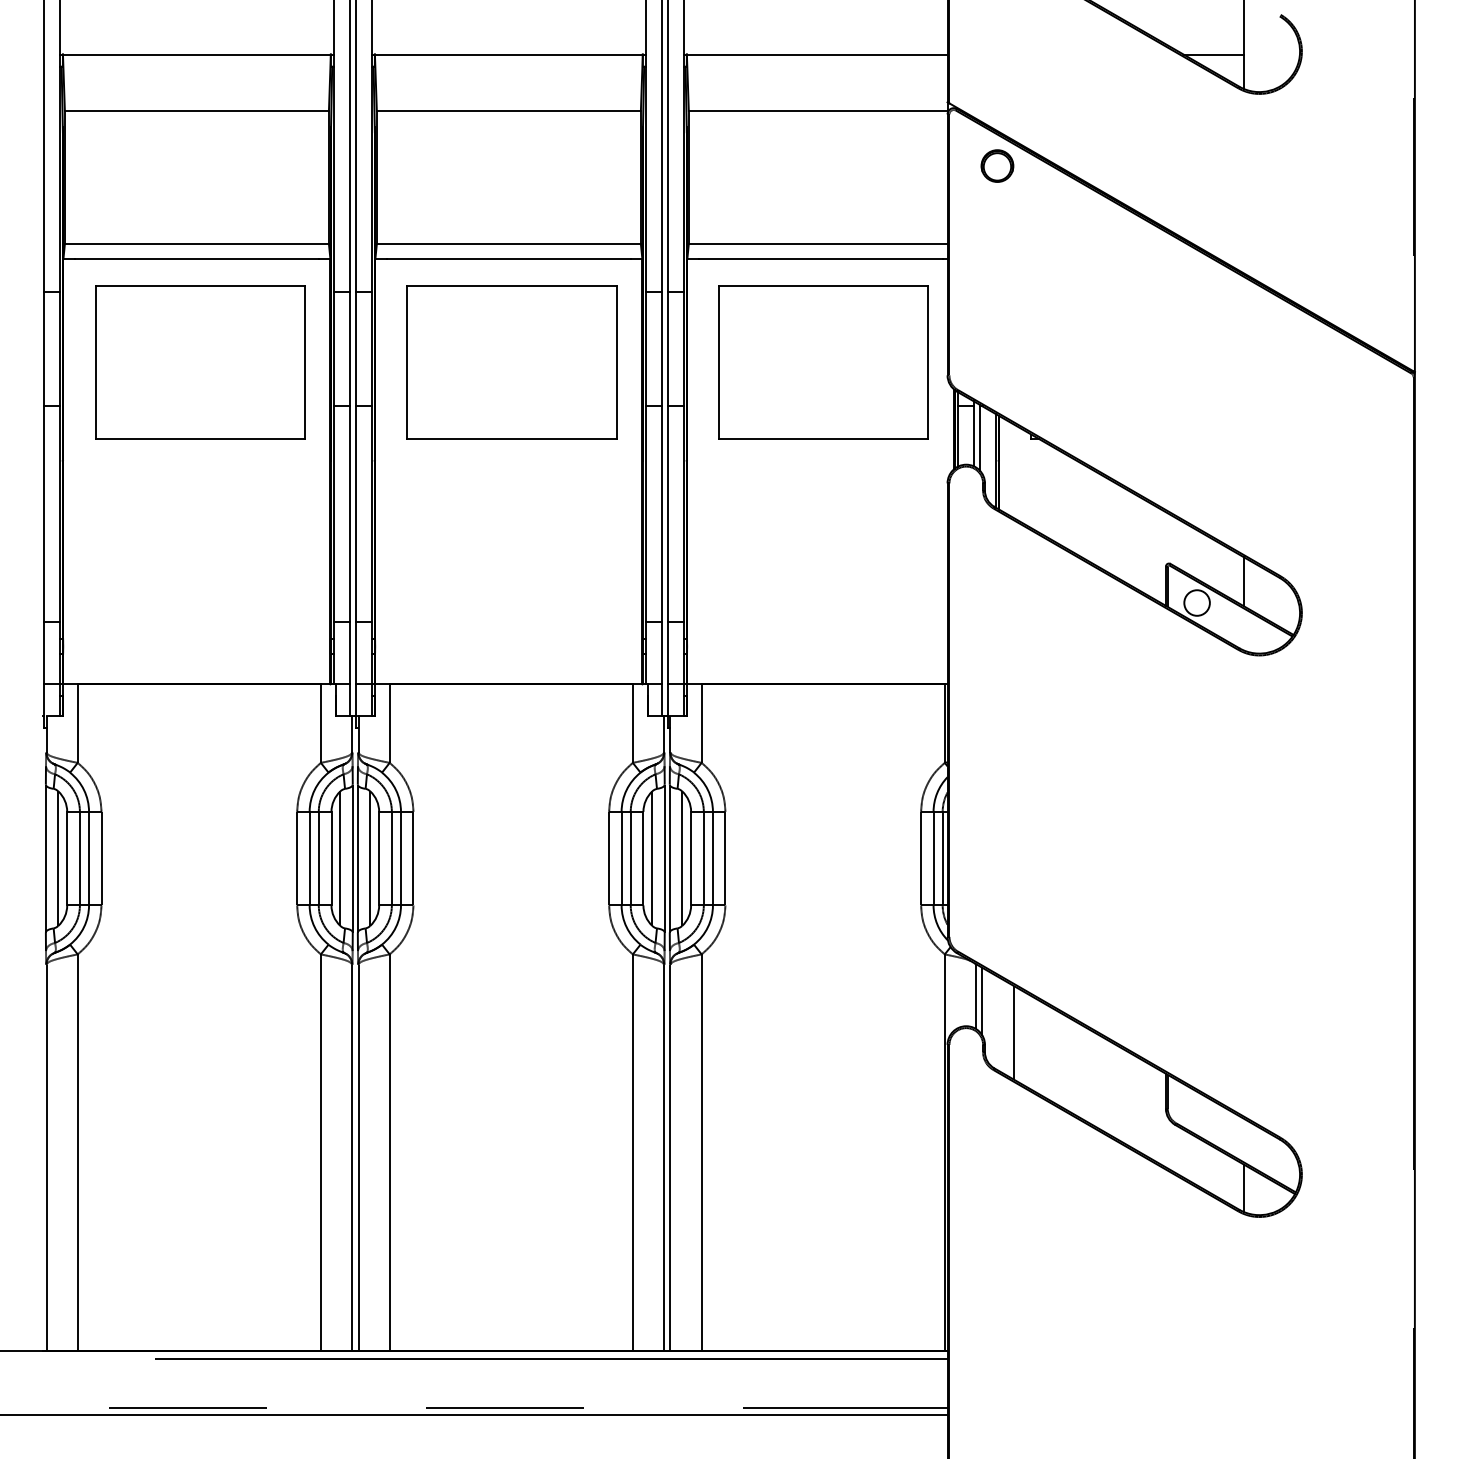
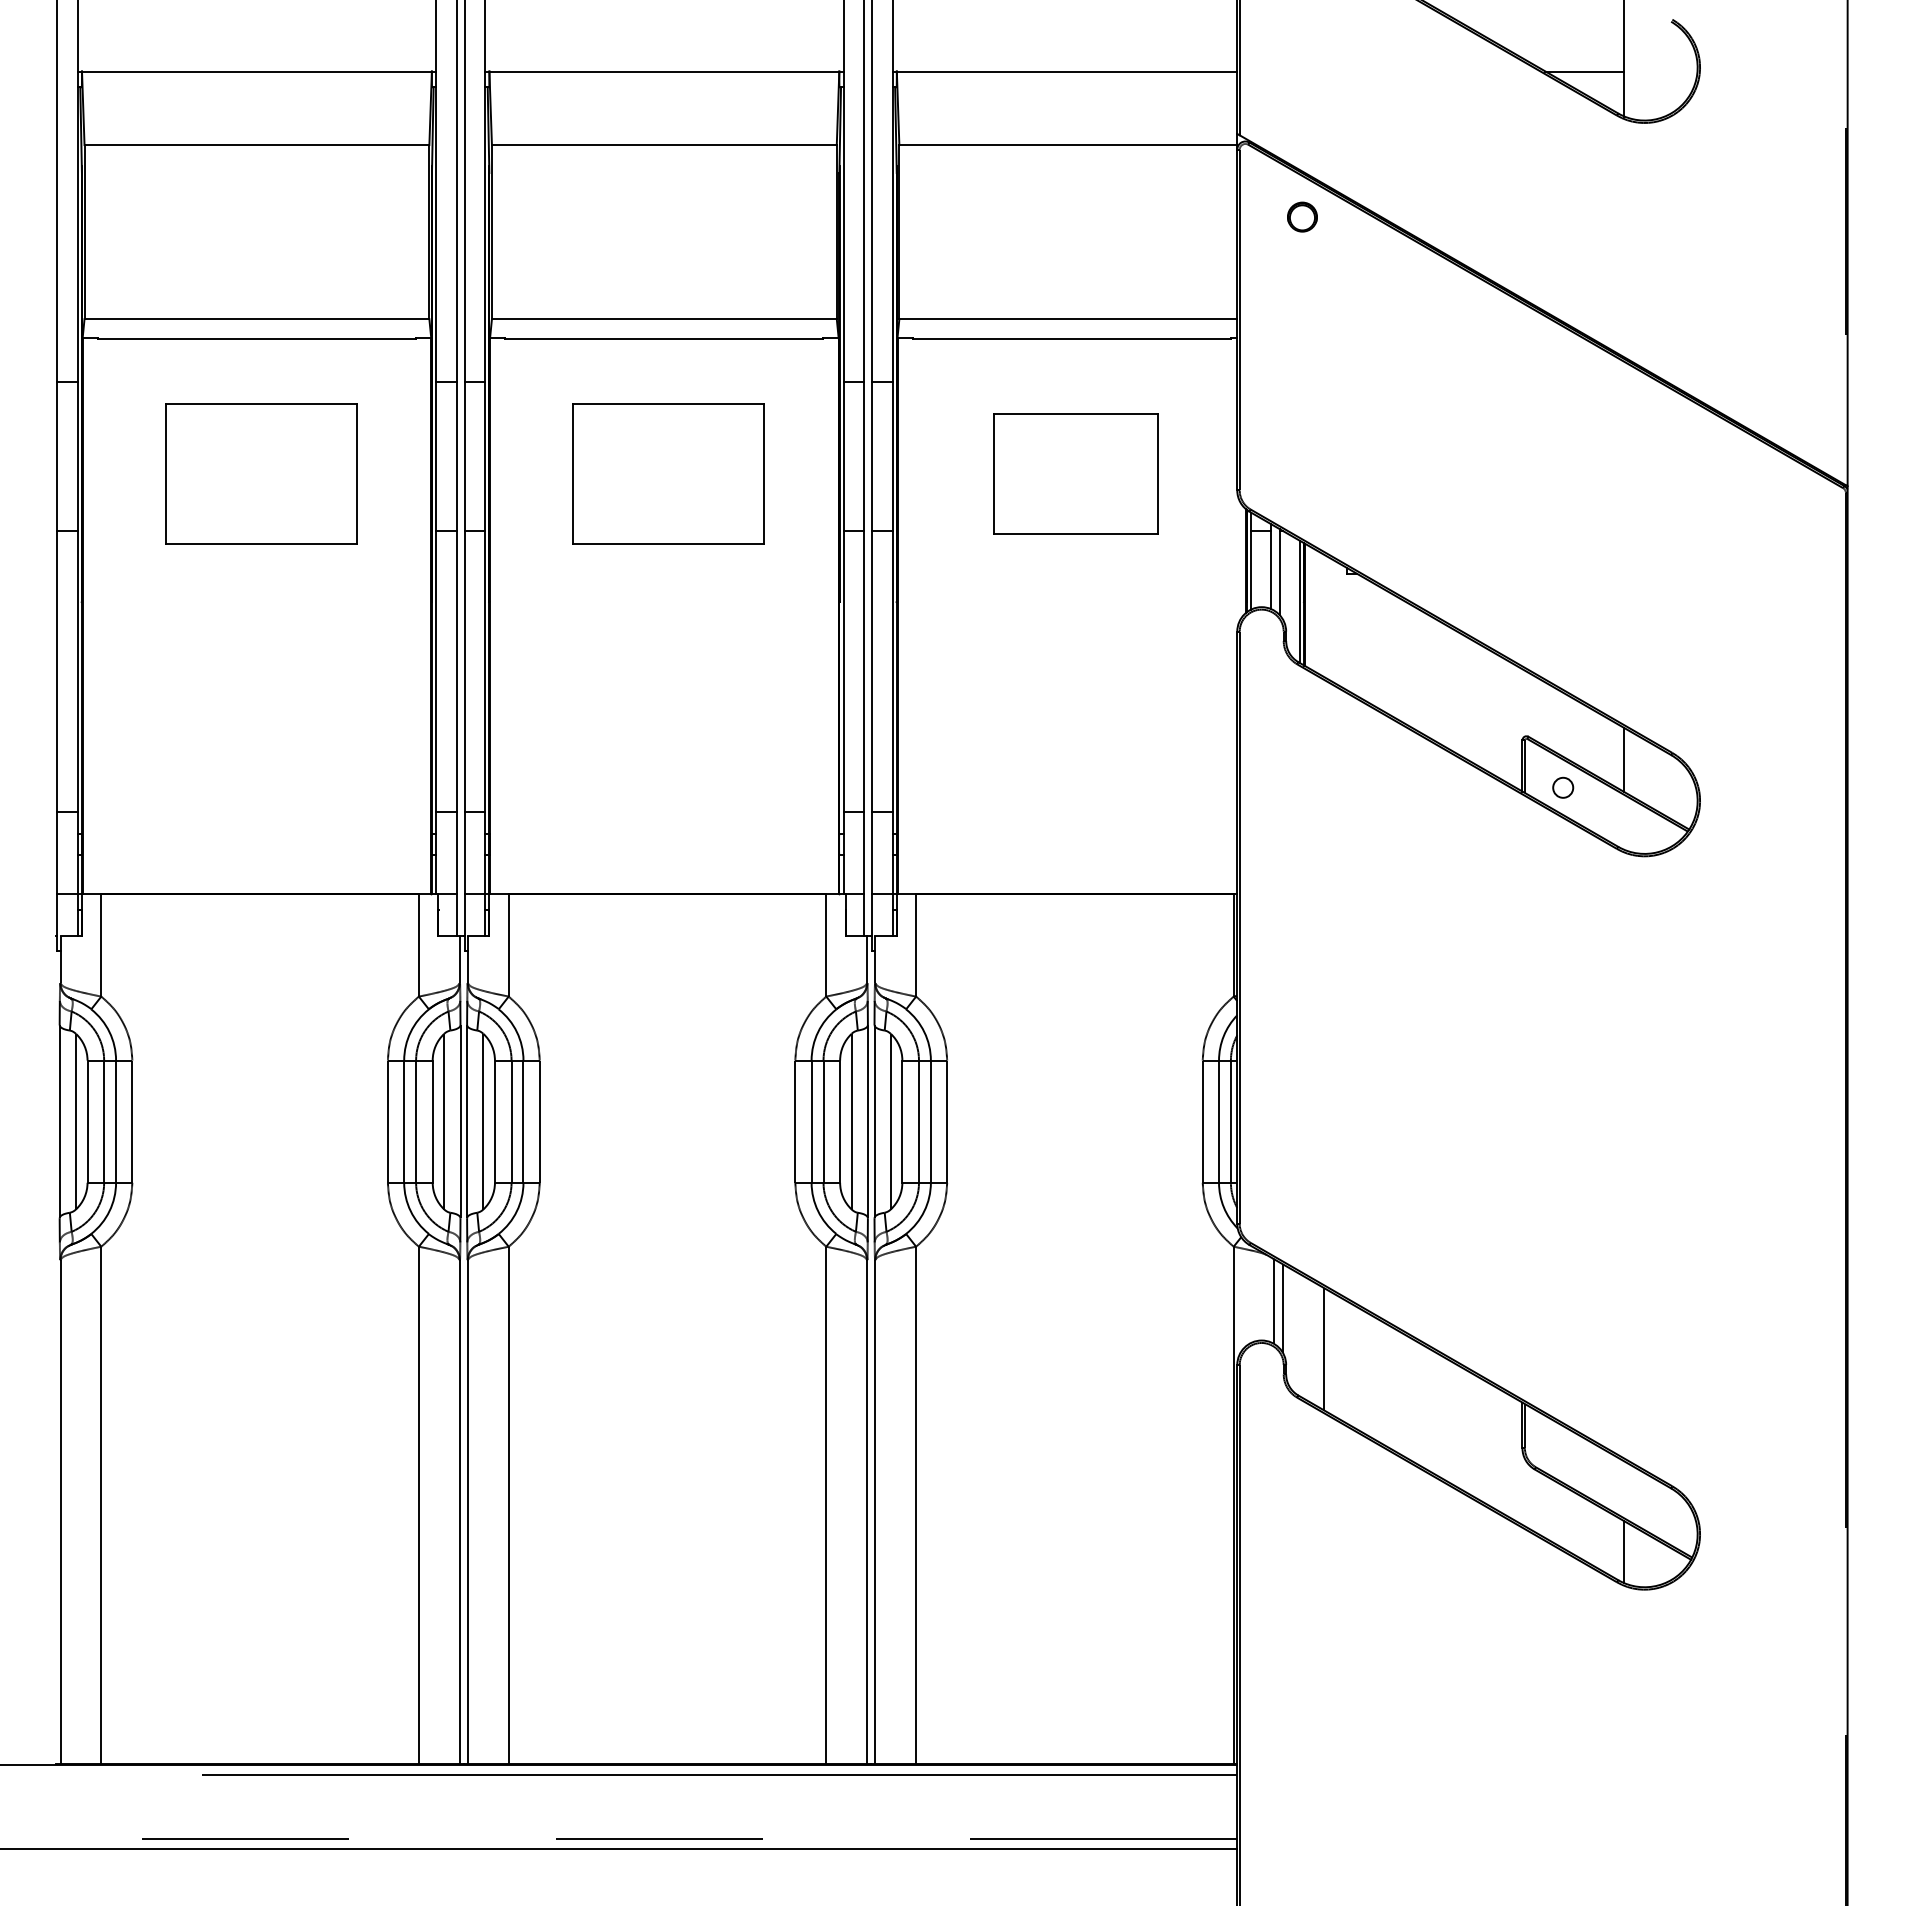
part: (997, 165) -> (1302, 216), size x0.7
part: (200, 362) -> (261, 473), size x0.7
part: (512, 362) -> (668, 473), size x0.7
part: (823, 362) -> (1075, 473), size x0.6
circle: (1196, 602) -> (1562, 787), size x0.6

